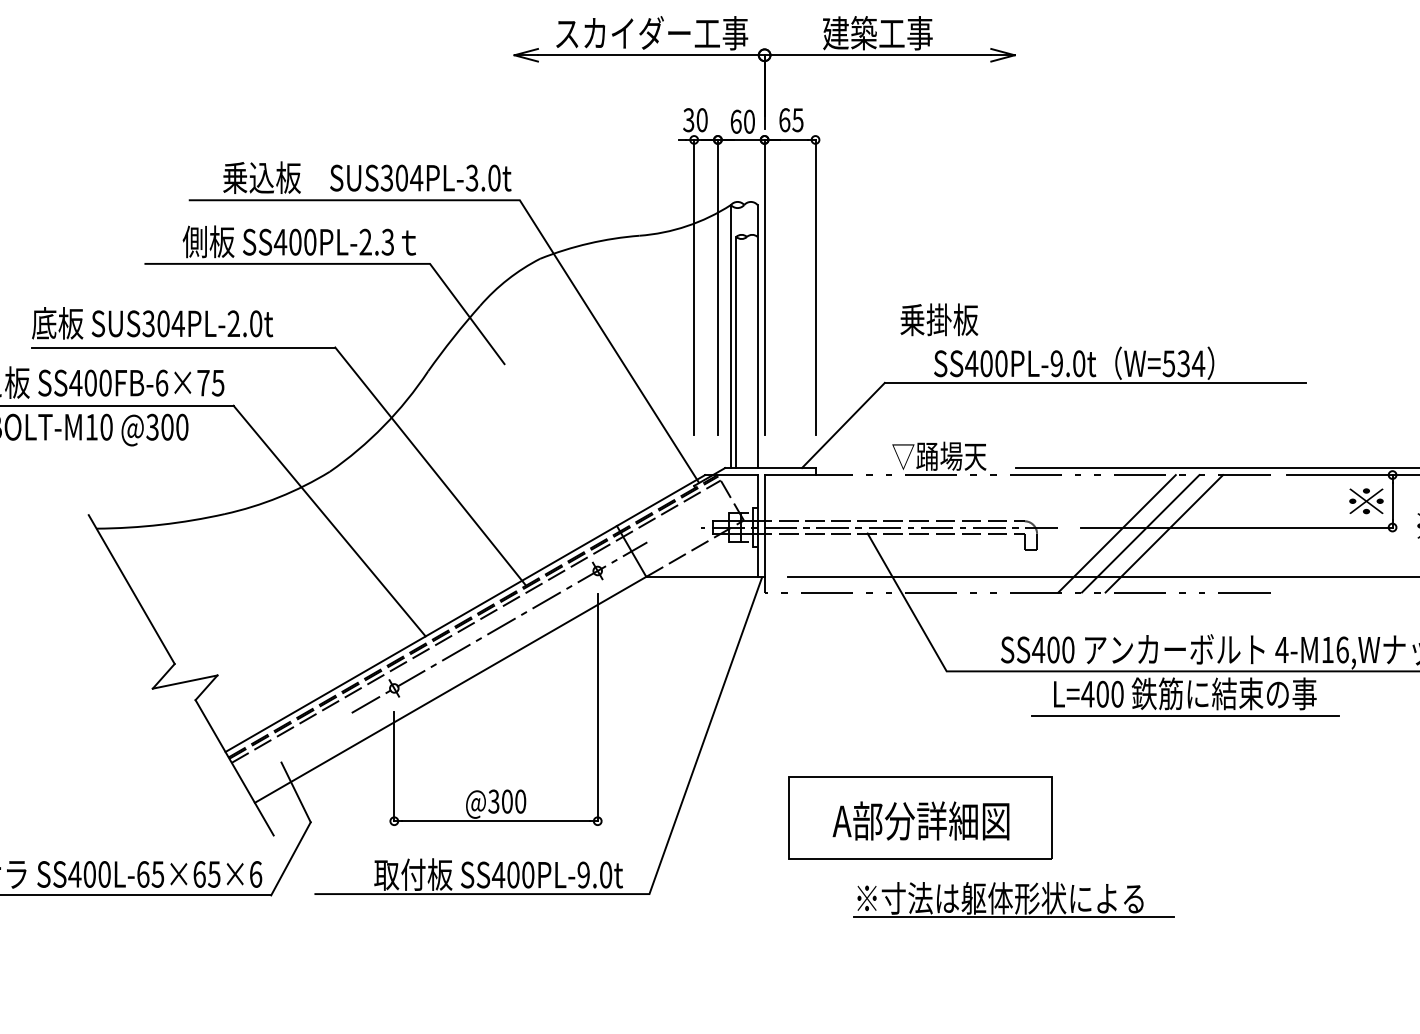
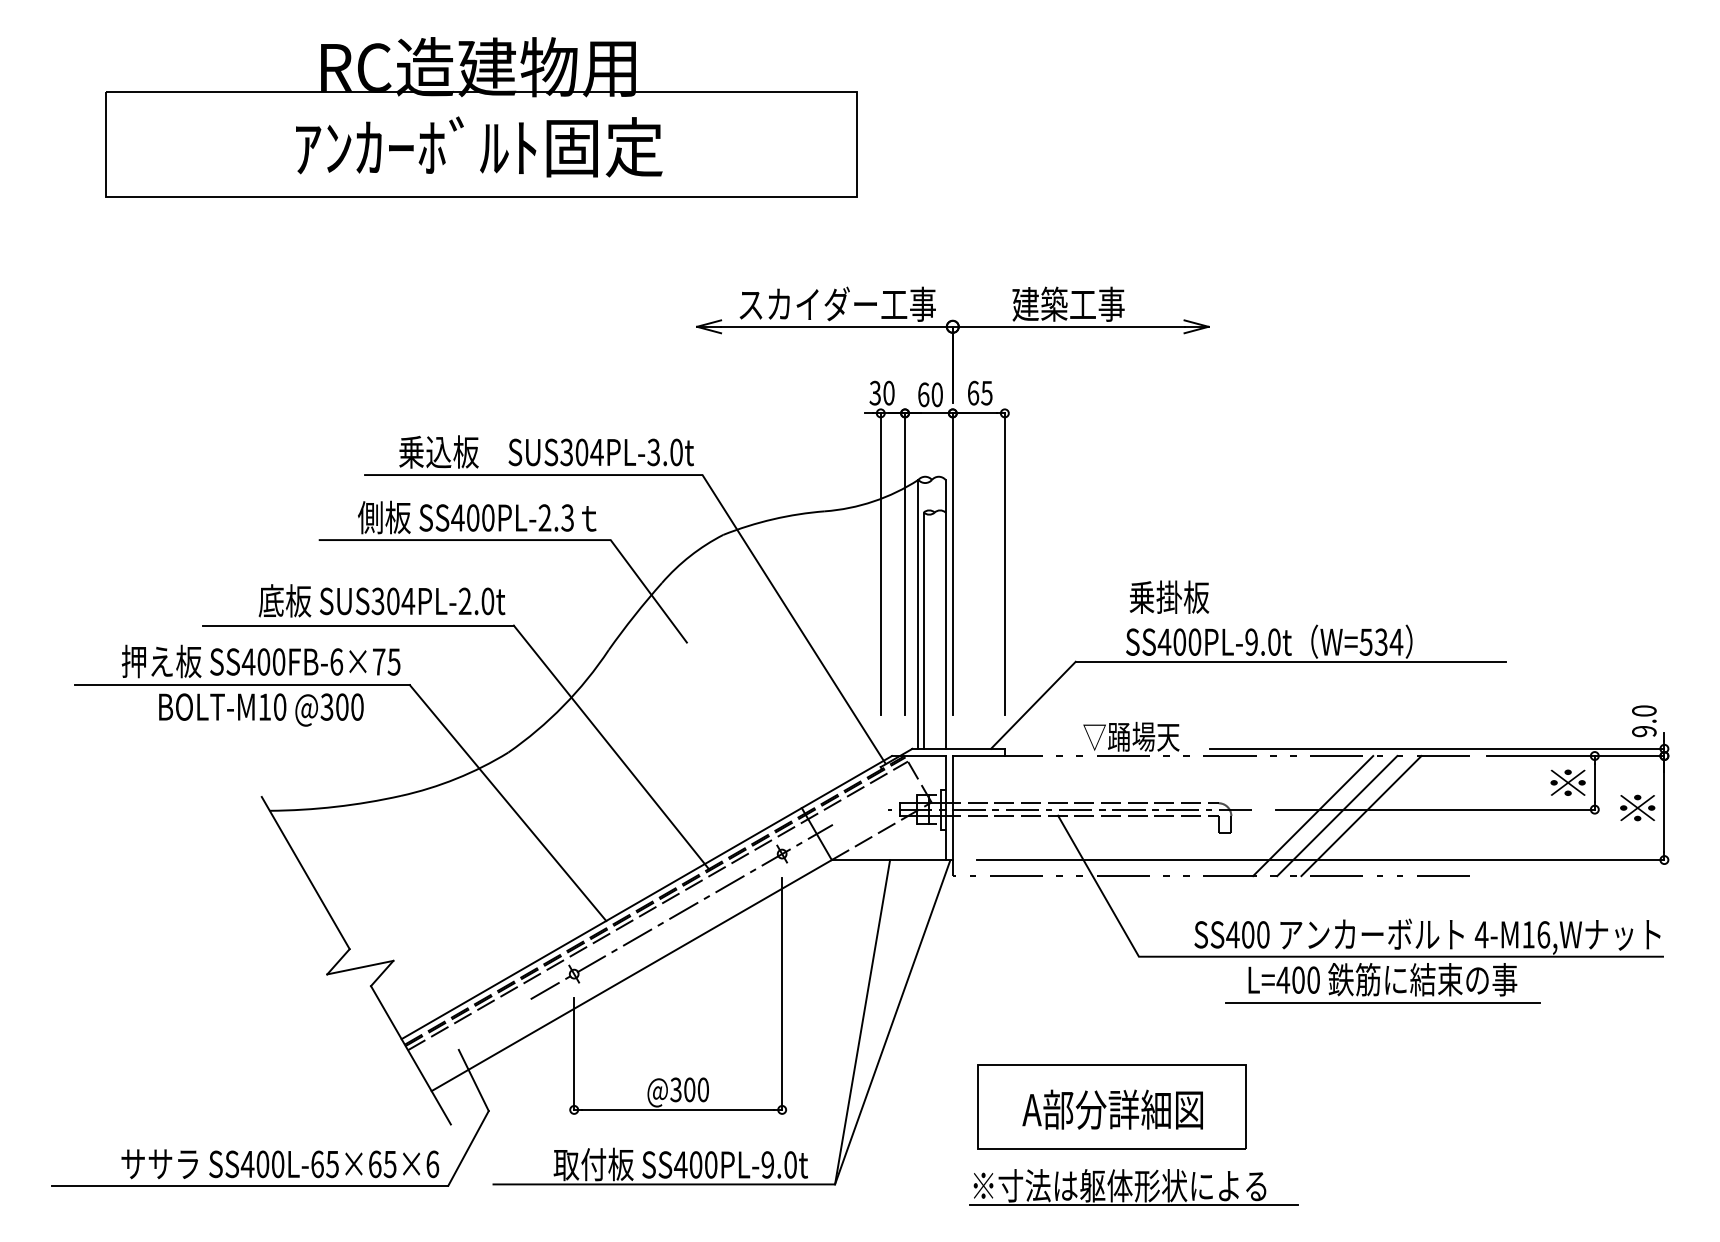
text: (939, 319) -> (1169, 596), moved
text: (152, 322) -> (381, 600), moved
line: (676, 735) -> (862, 1022), added
part: (1013, 900) -> (1133, 1187), moved

